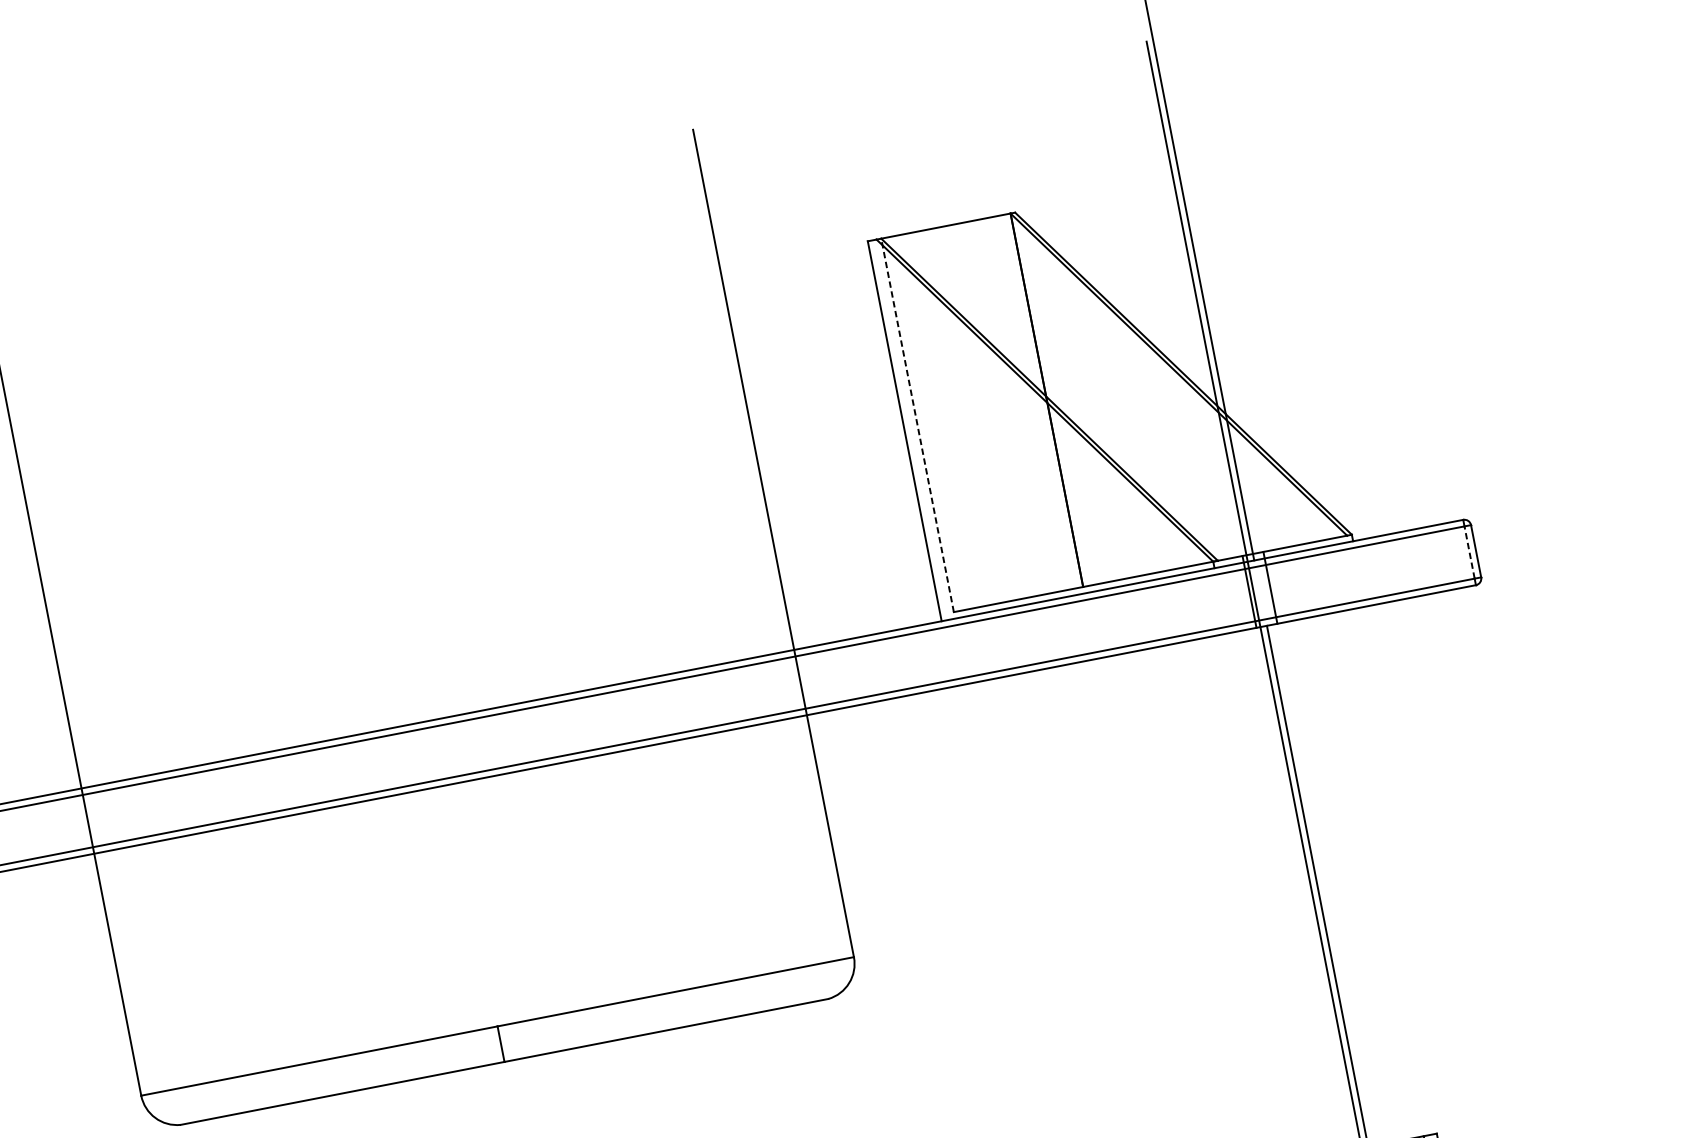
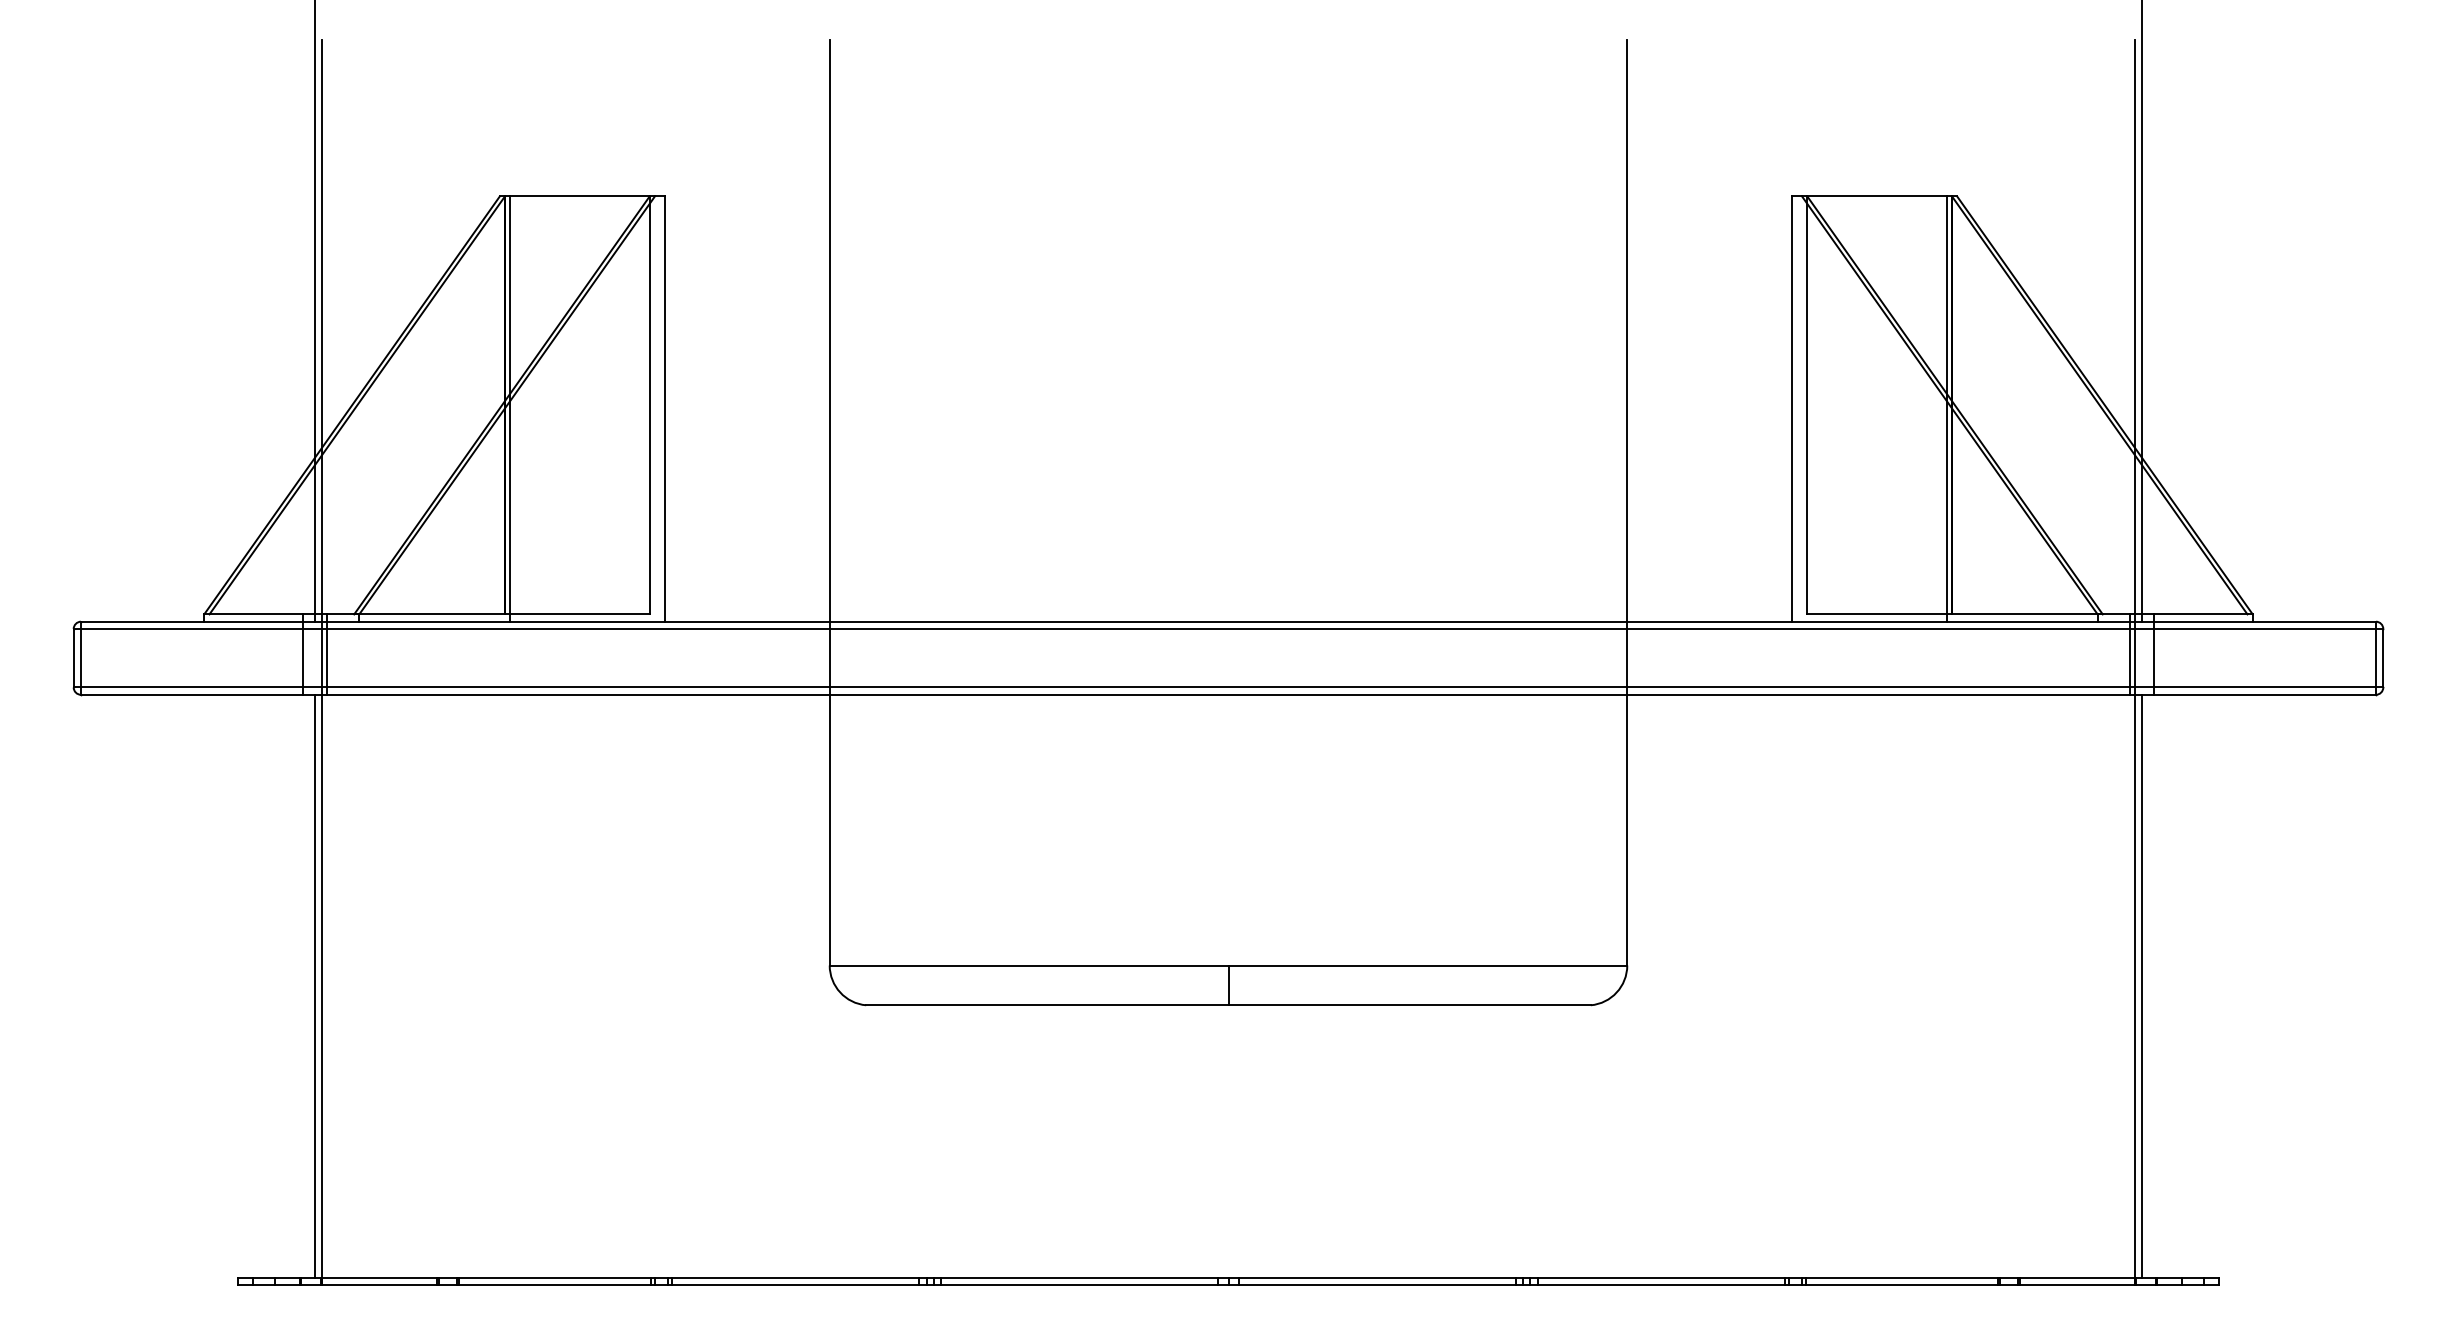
line: (1043, 403) -> (1947, 408), added
line: (917, 425) -> (1807, 405), dashed -> solid
line: (1469, 551) -> (2375, 657), dashed -> solid

